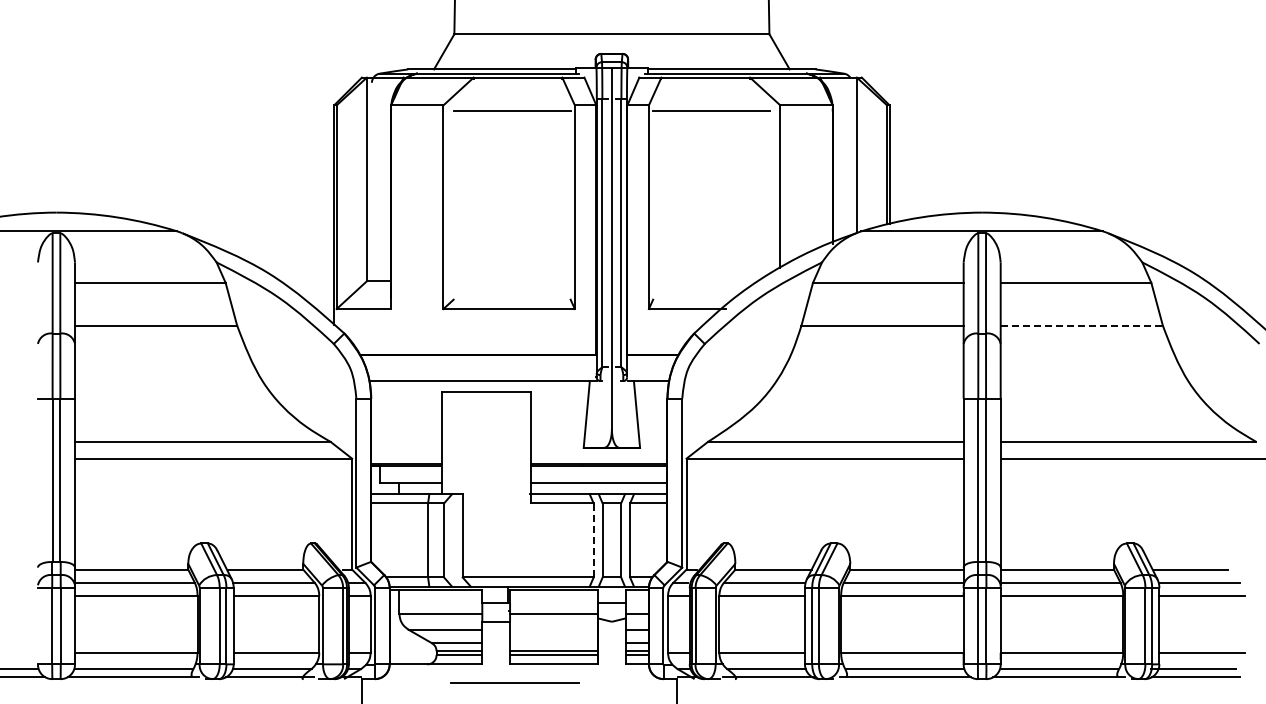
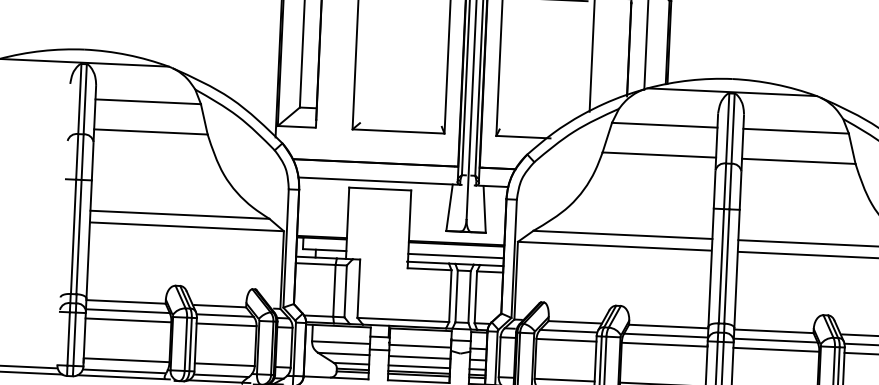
line: (1082, 325) -> (799, 161), dashed -> solid
line: (593, 539) -> (450, 295), dashed -> solid
line: (554, 629) -> (420, 357), added
line: (554, 643) -> (419, 367), added

